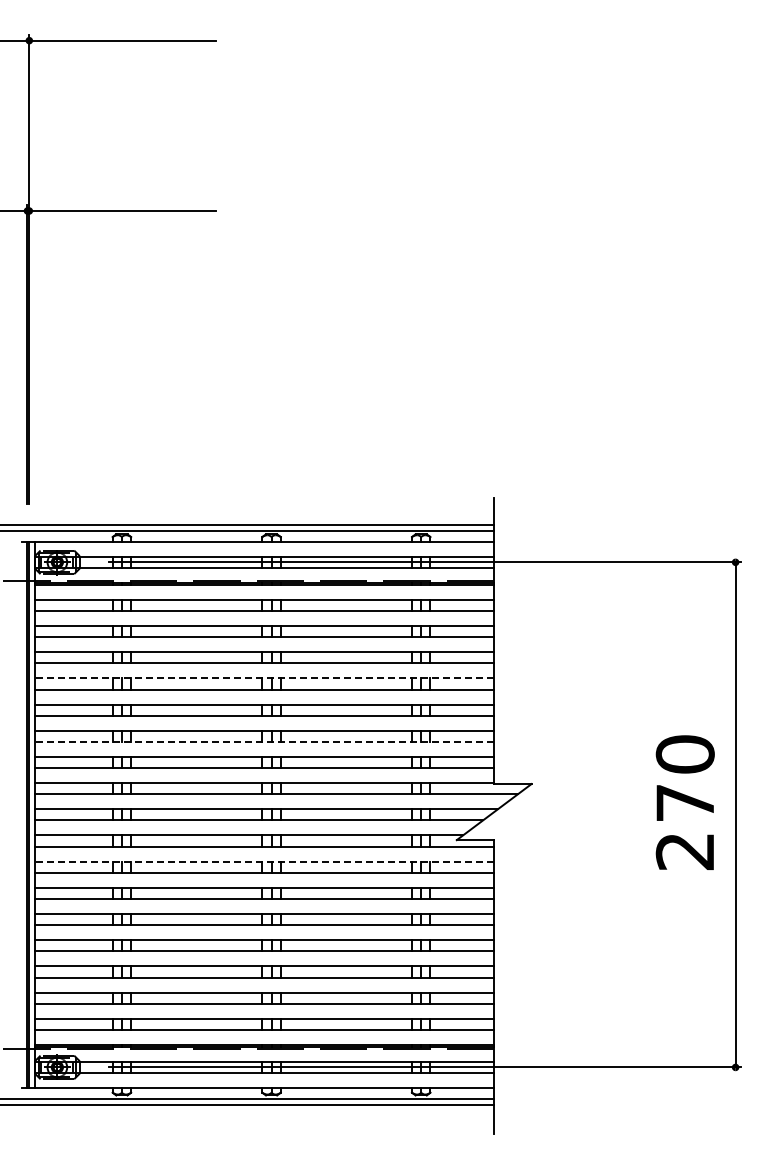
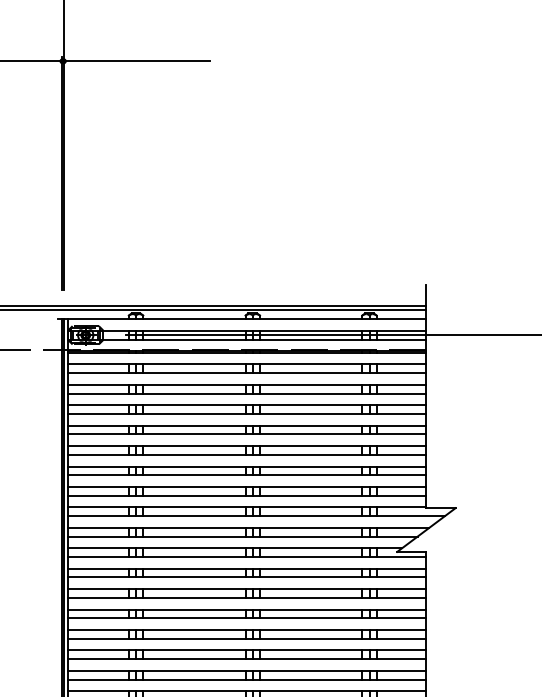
line: (264, 678) -> (247, 425), dashed -> solid
line: (264, 741) -> (247, 475), dashed -> solid
line: (264, 861) -> (247, 568), dashed -> solid

